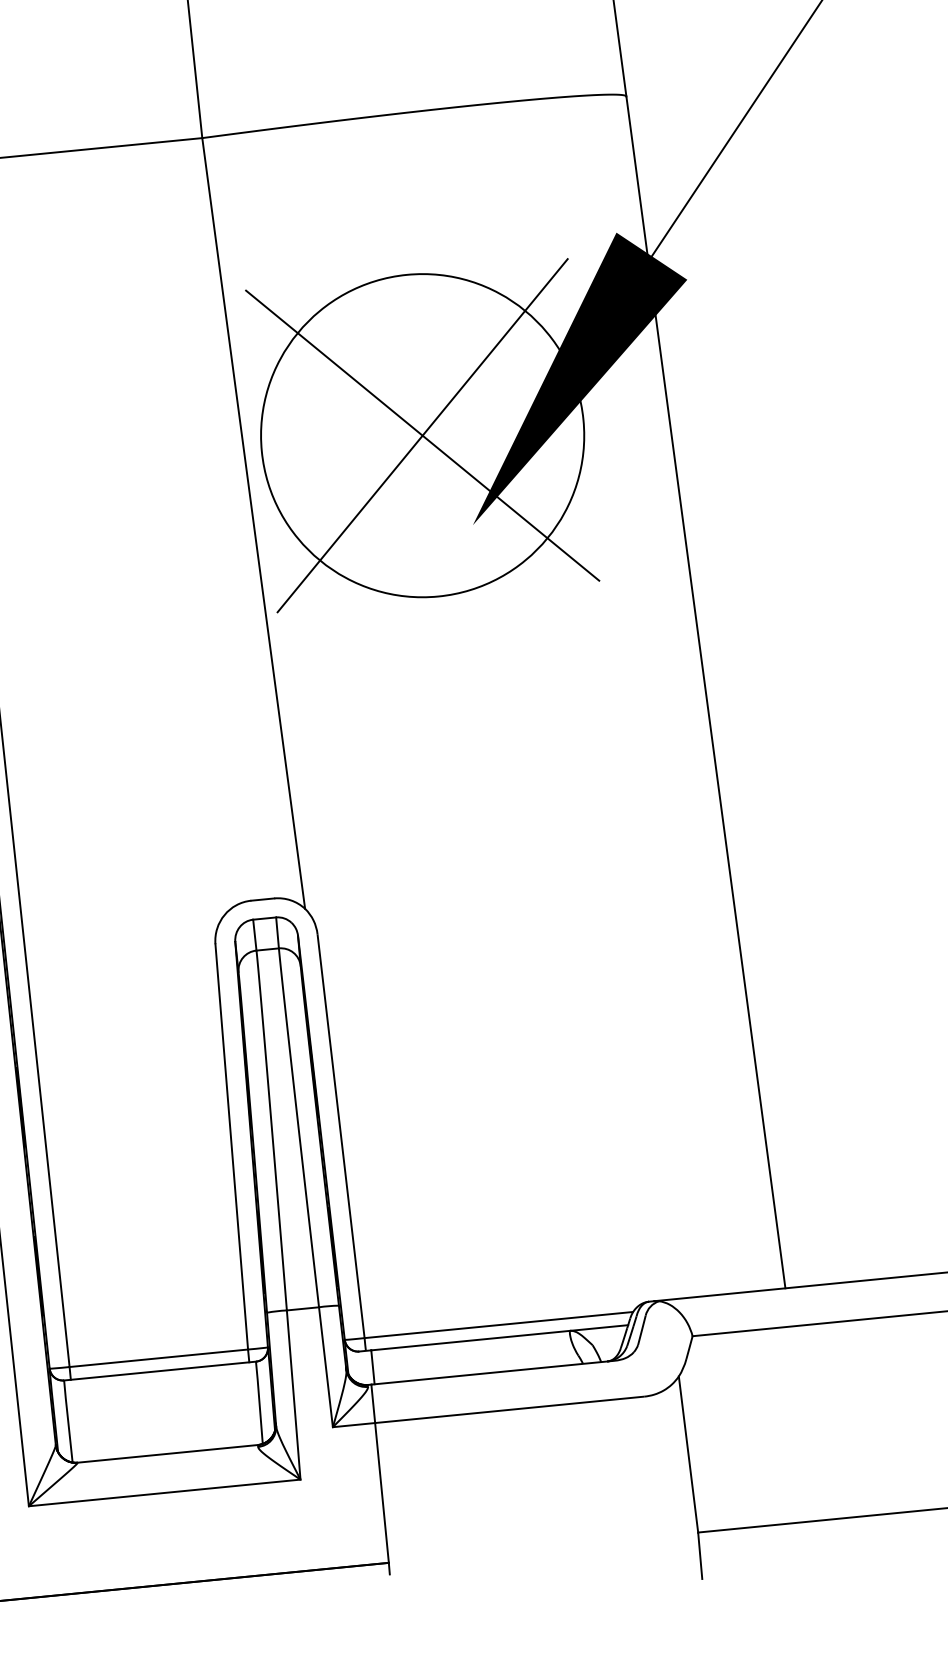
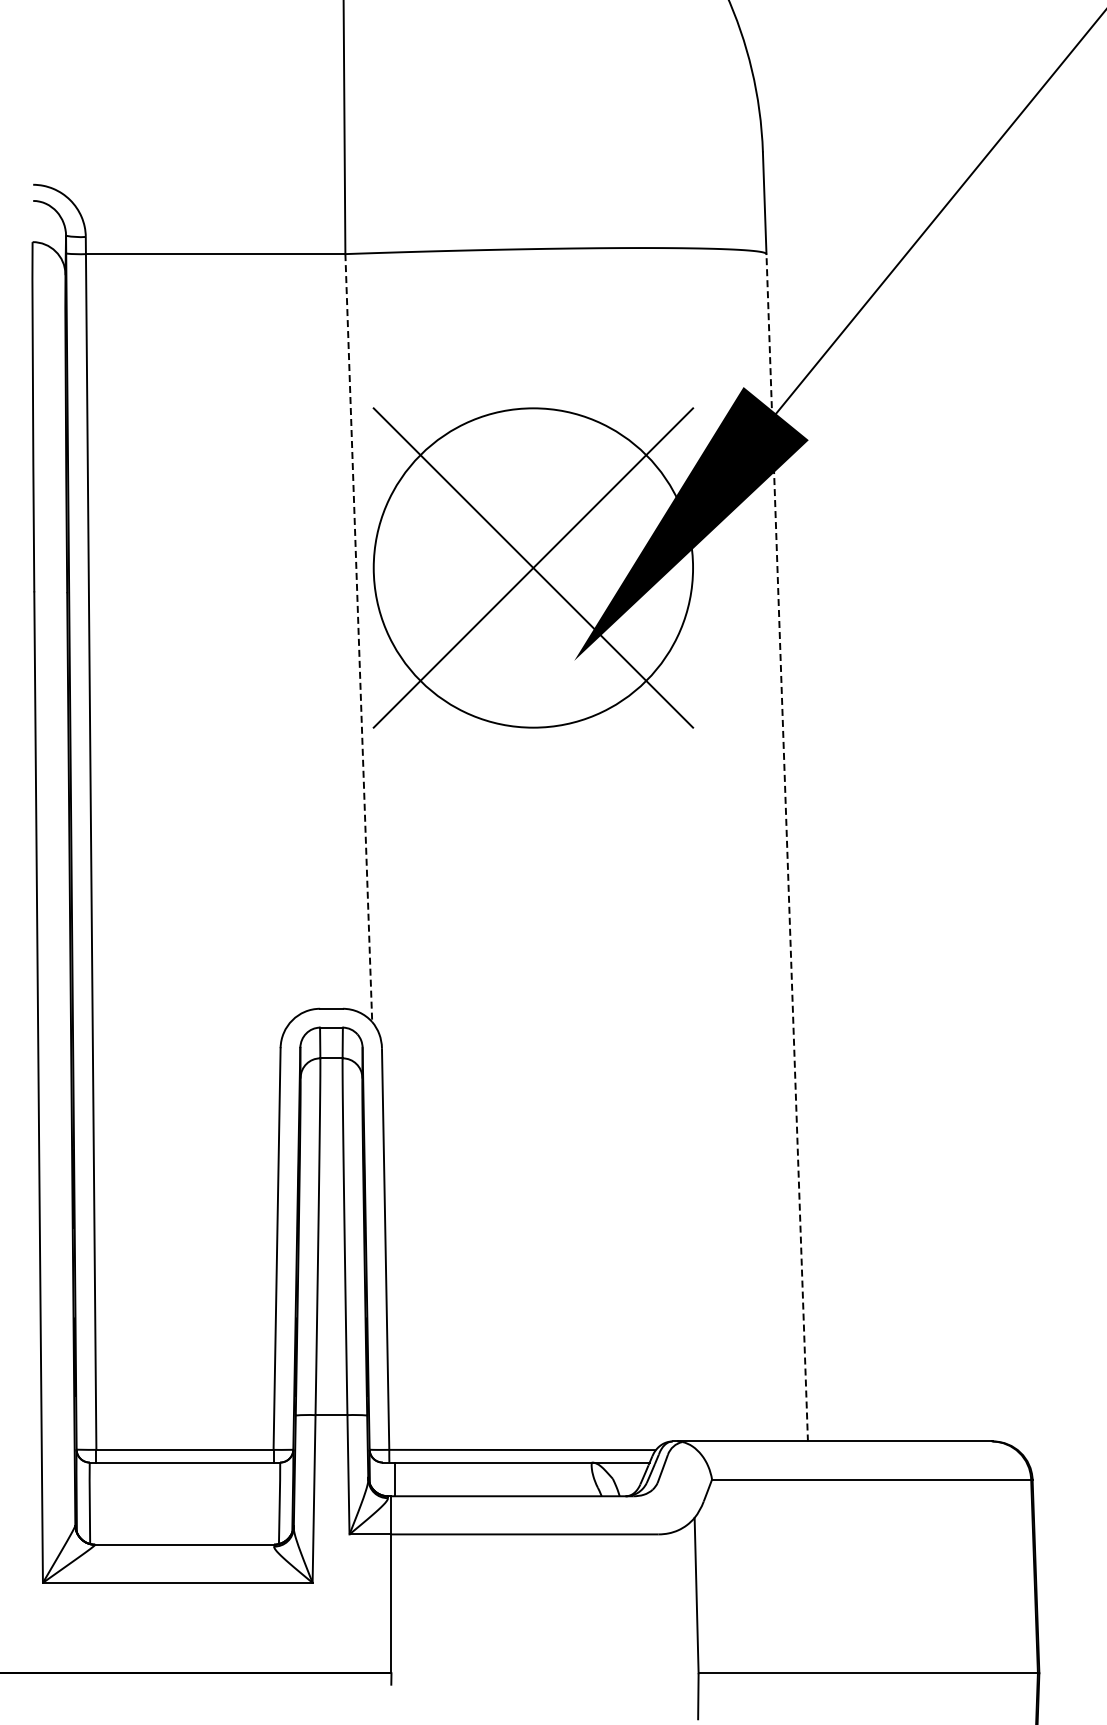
line: (253, 523) -> (358, 638), solid -> dashed
line: (706, 692) -> (787, 847), solid -> dashed

